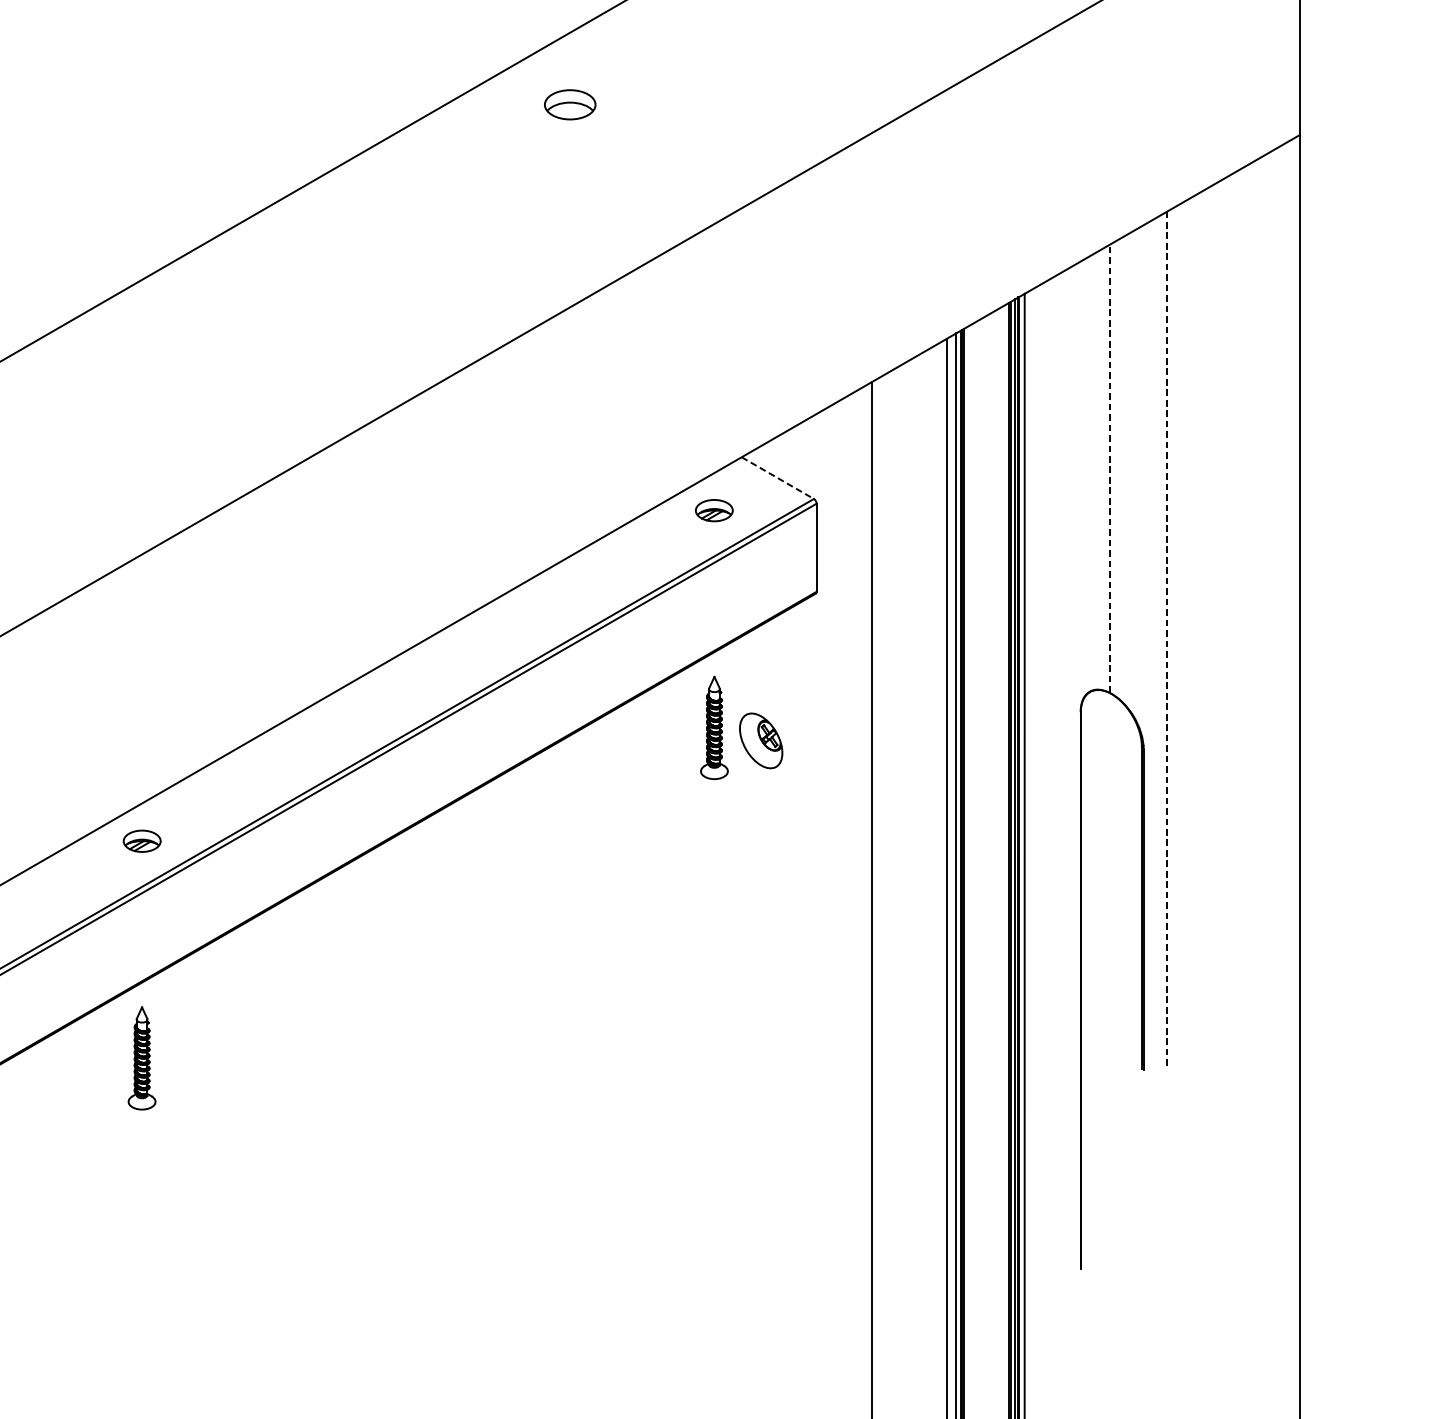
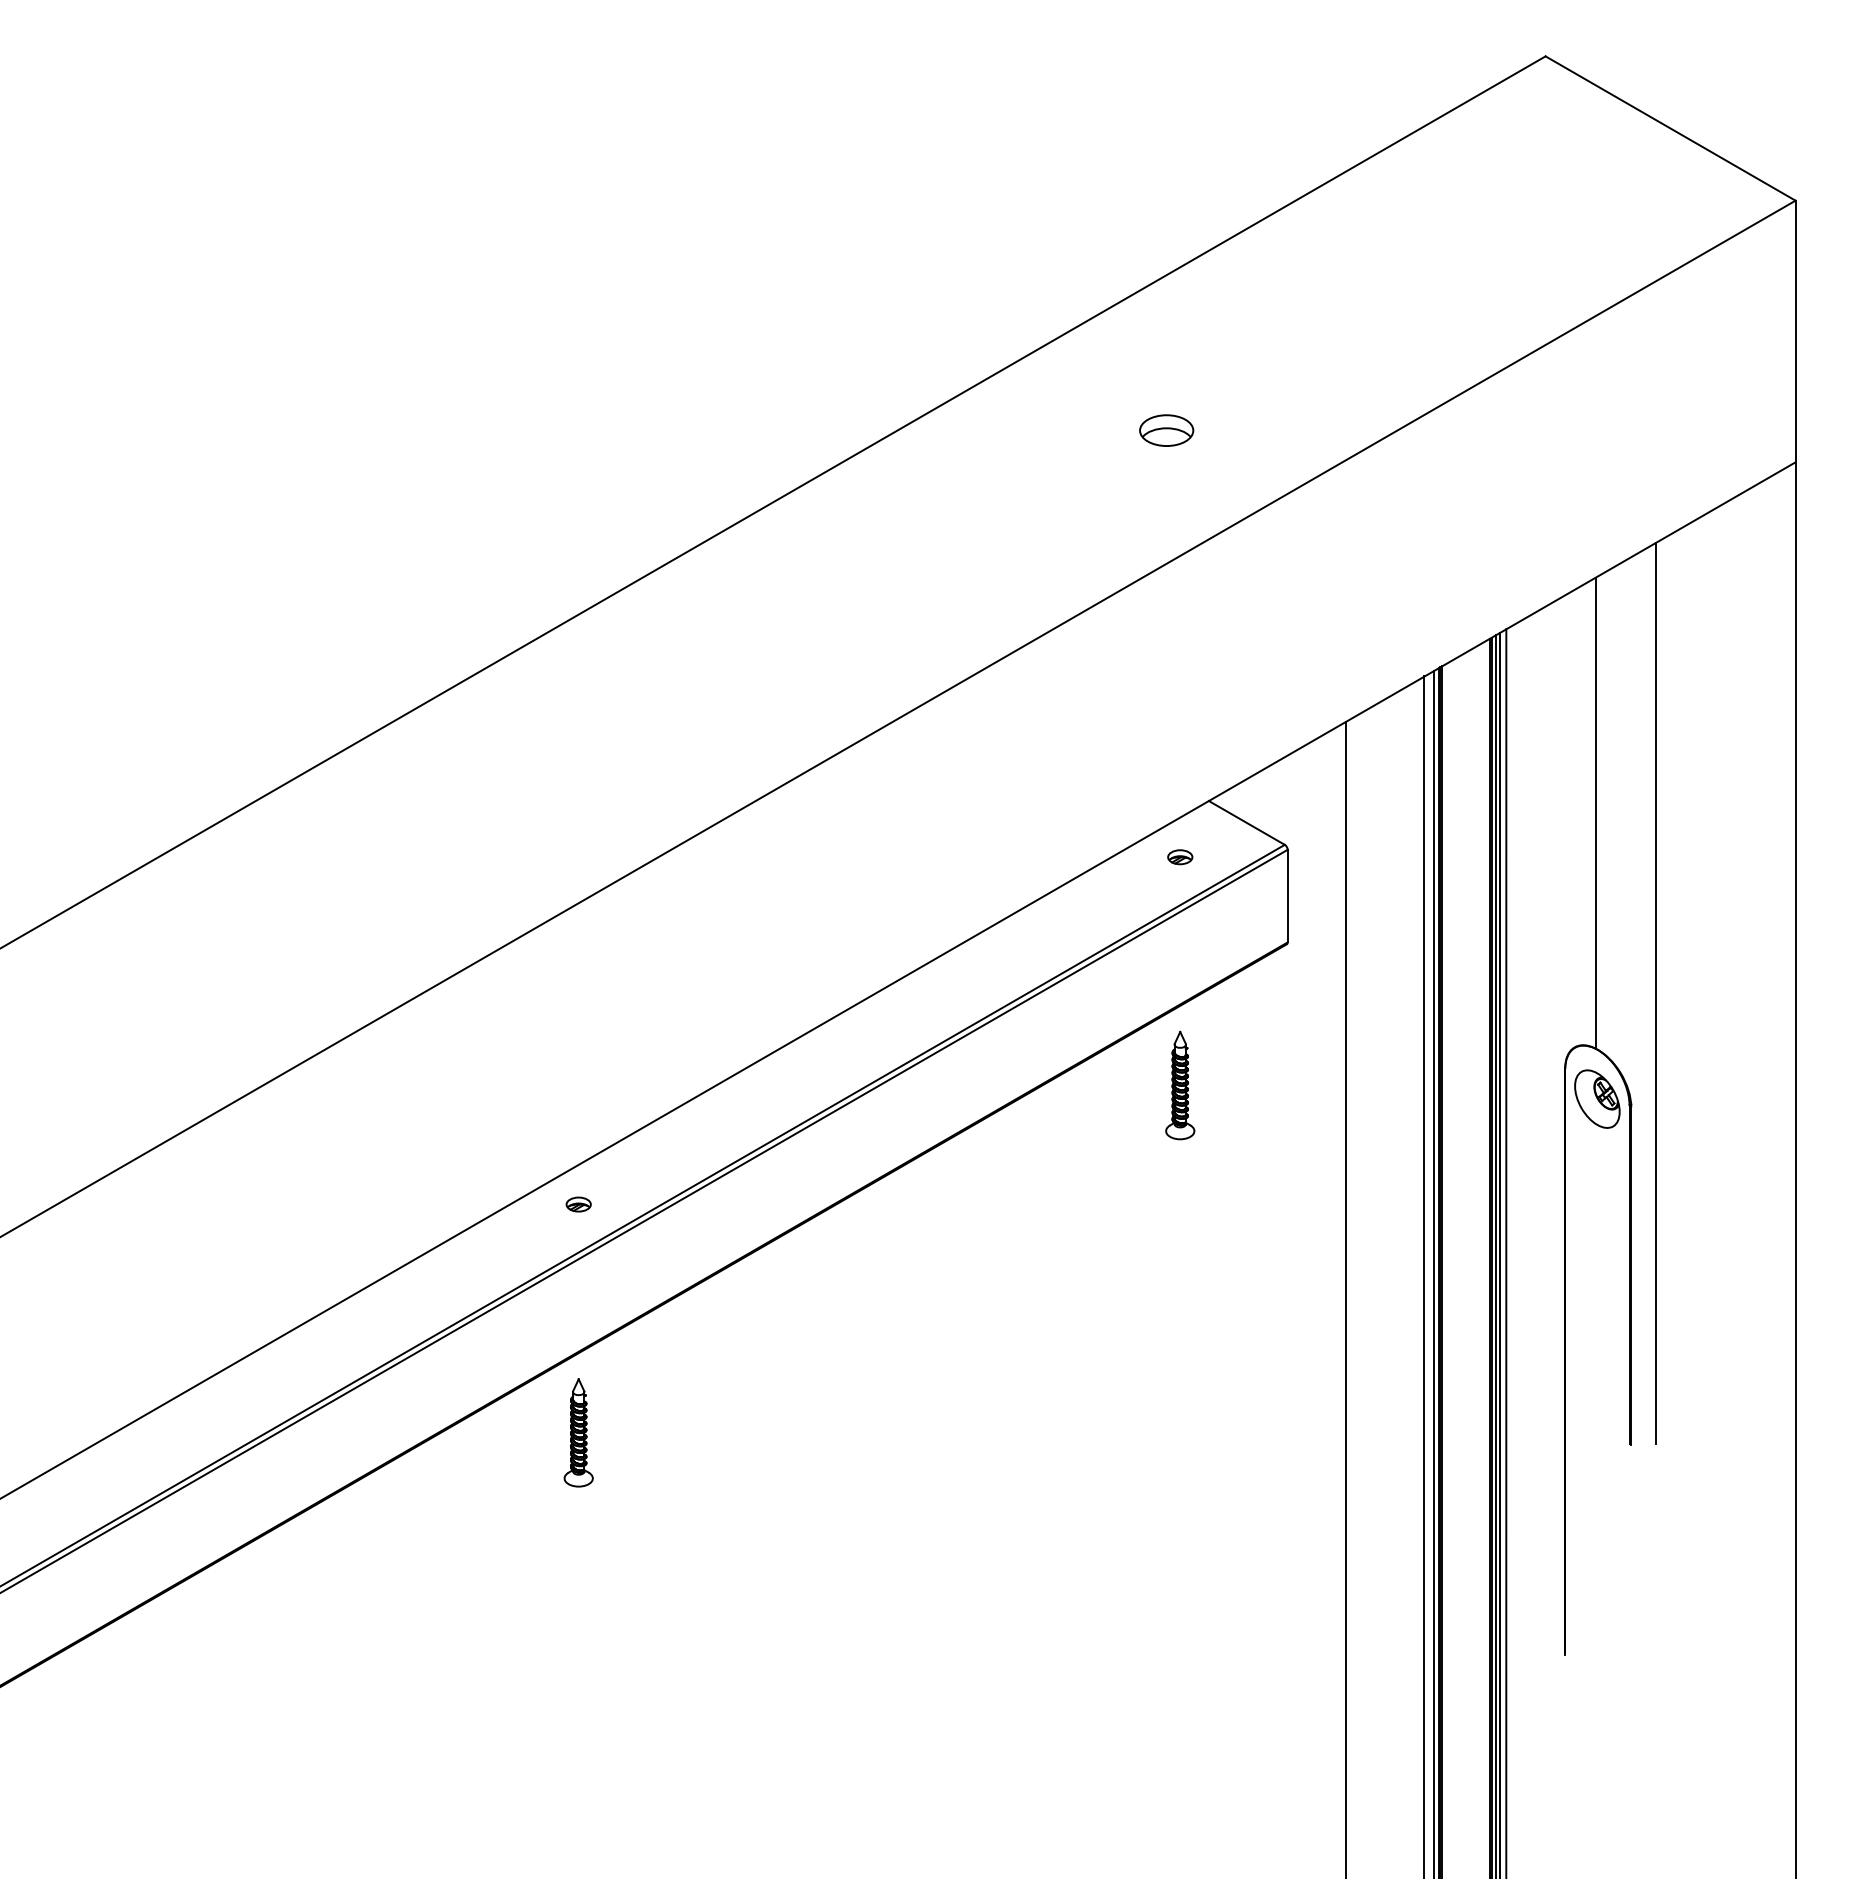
part: (570, 104) -> (1166, 430), moved
line: (1109, 468) -> (1595, 812), dashed -> solid
line: (777, 477) -> (1246, 822), dashed -> solid
part: (714, 510) -> (1180, 857), size x0.62
line: (1167, 640) -> (1656, 993), dashed -> solid
part: (761, 740) -> (1597, 1098), moved
part: (141, 841) -> (578, 1204), size x0.62

